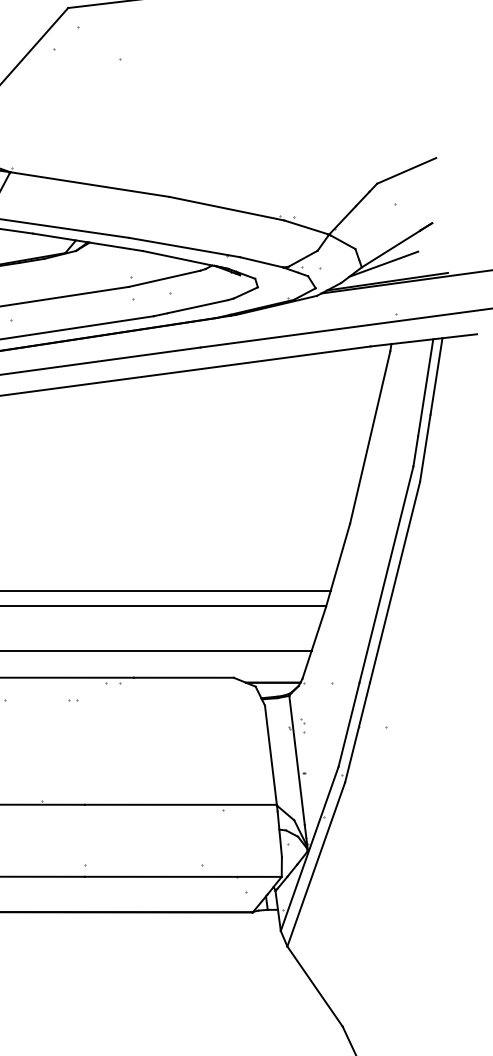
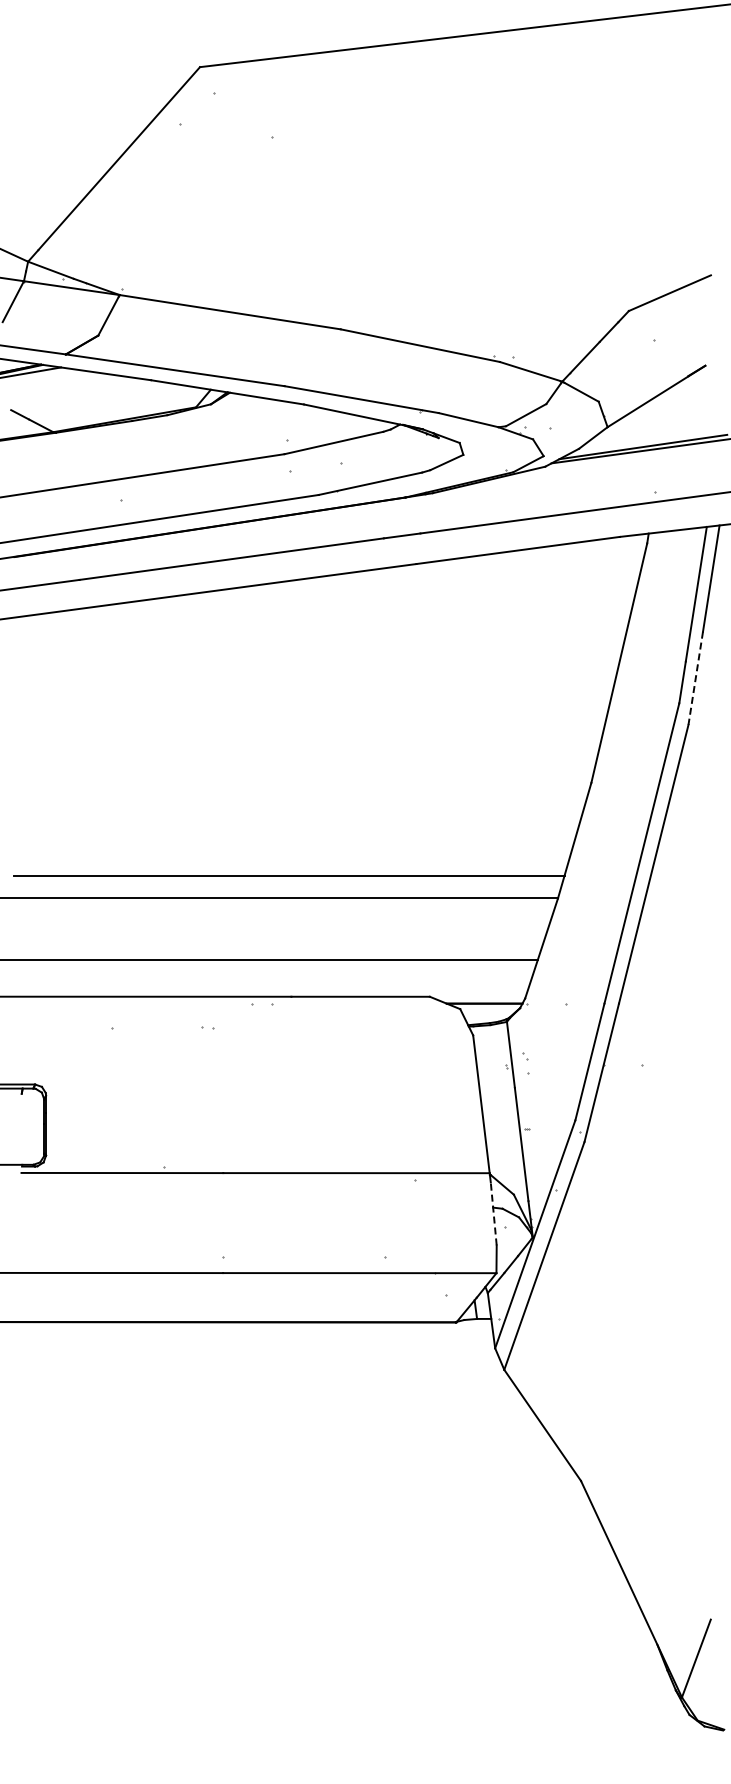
line: (383, 264) -> (637, 422), removed
line: (425, 448) -> (695, 678), solid -> dashed
line: (279, 833) -> (493, 1213), solid -> dashed

